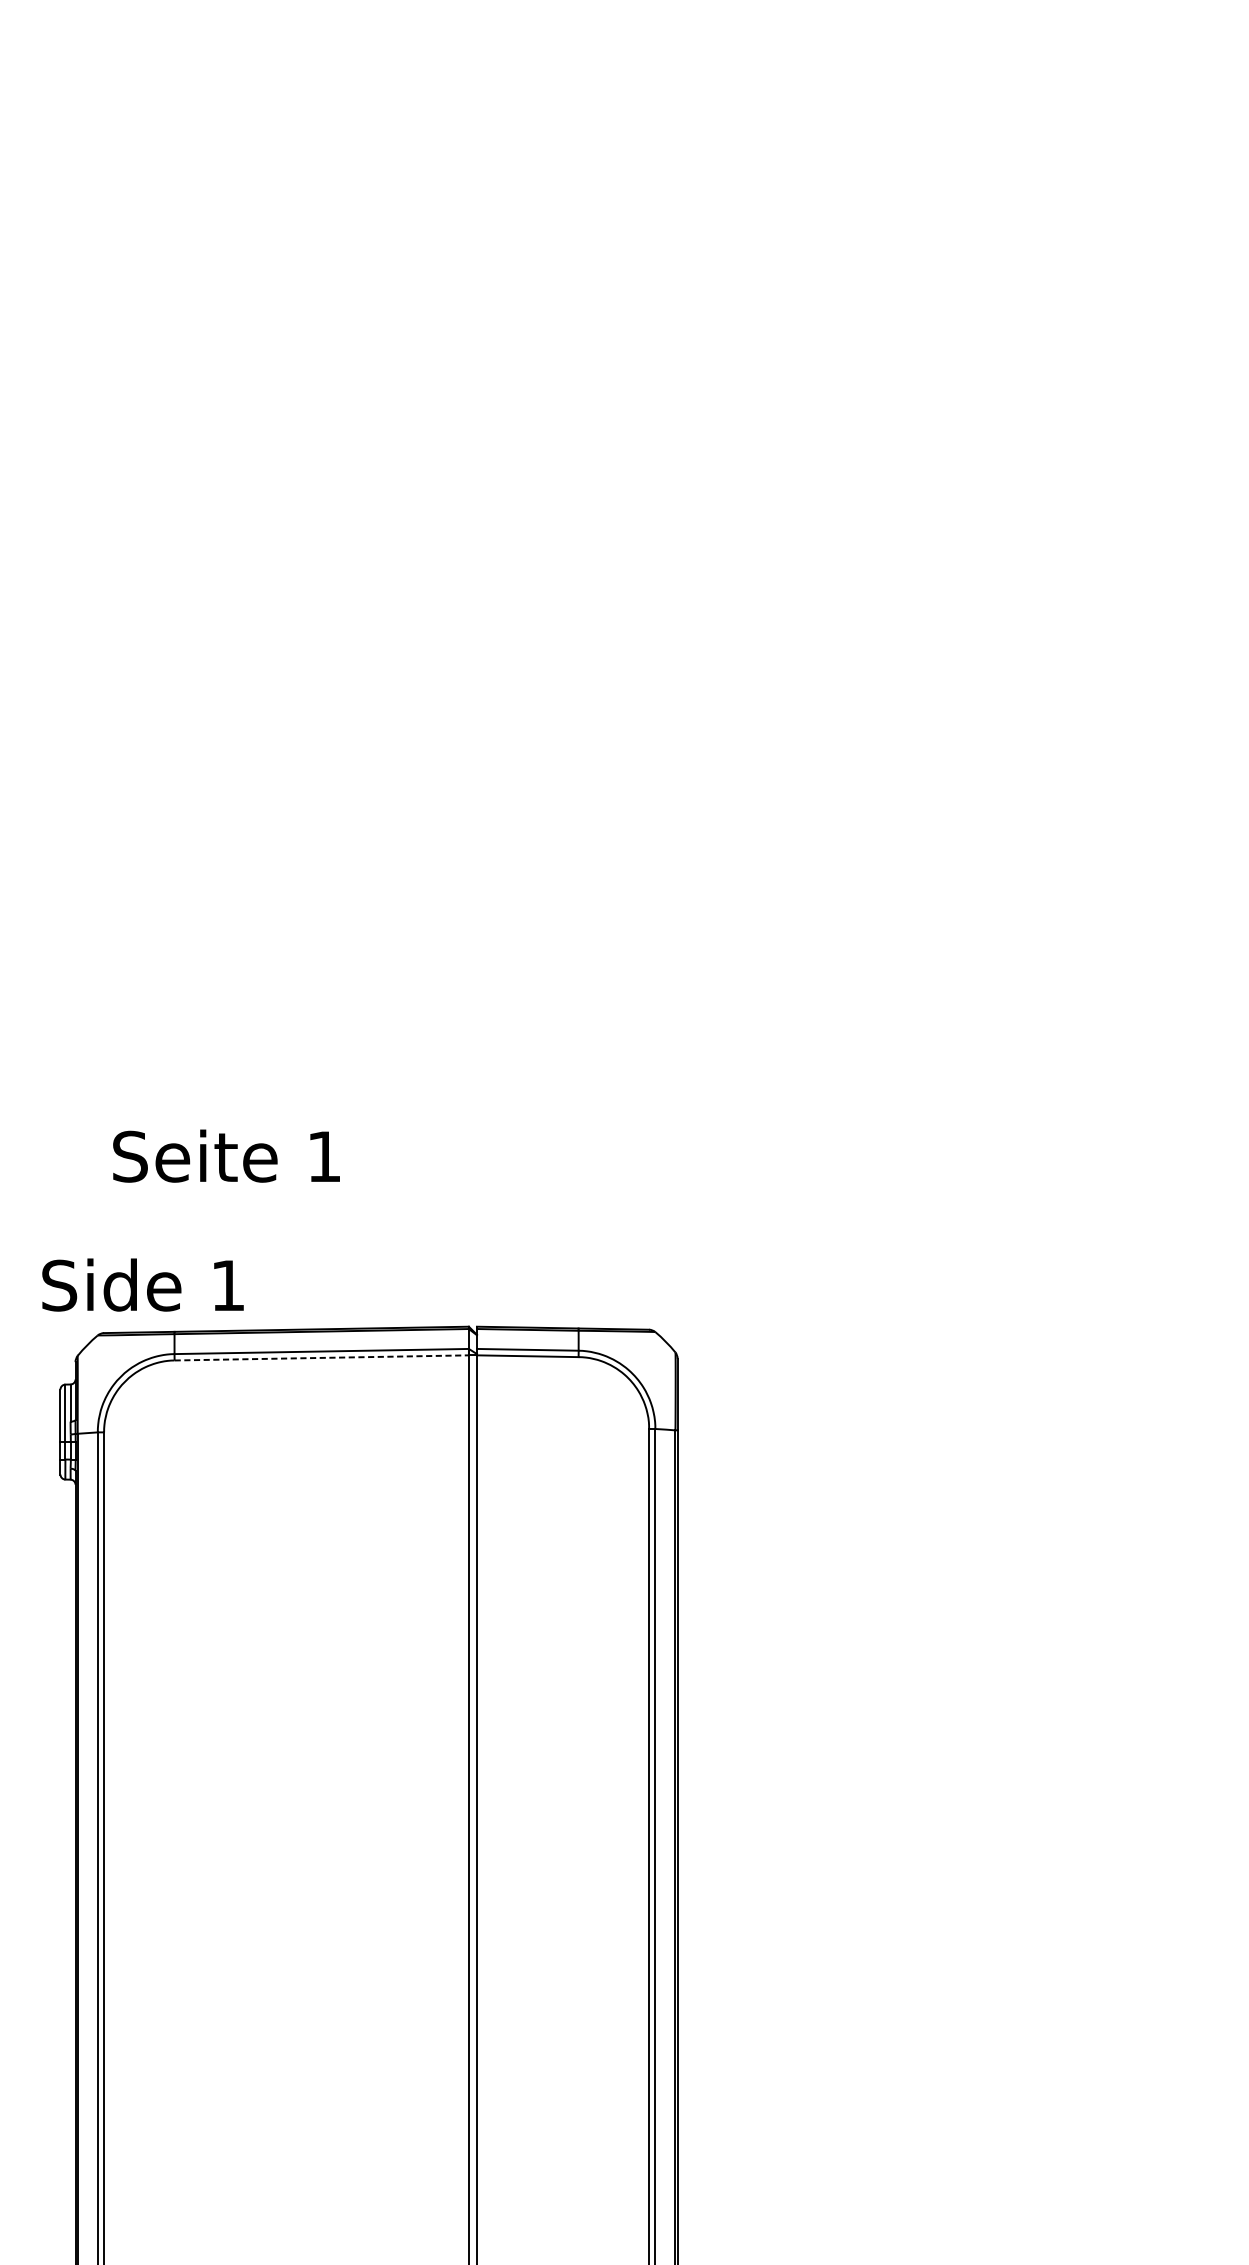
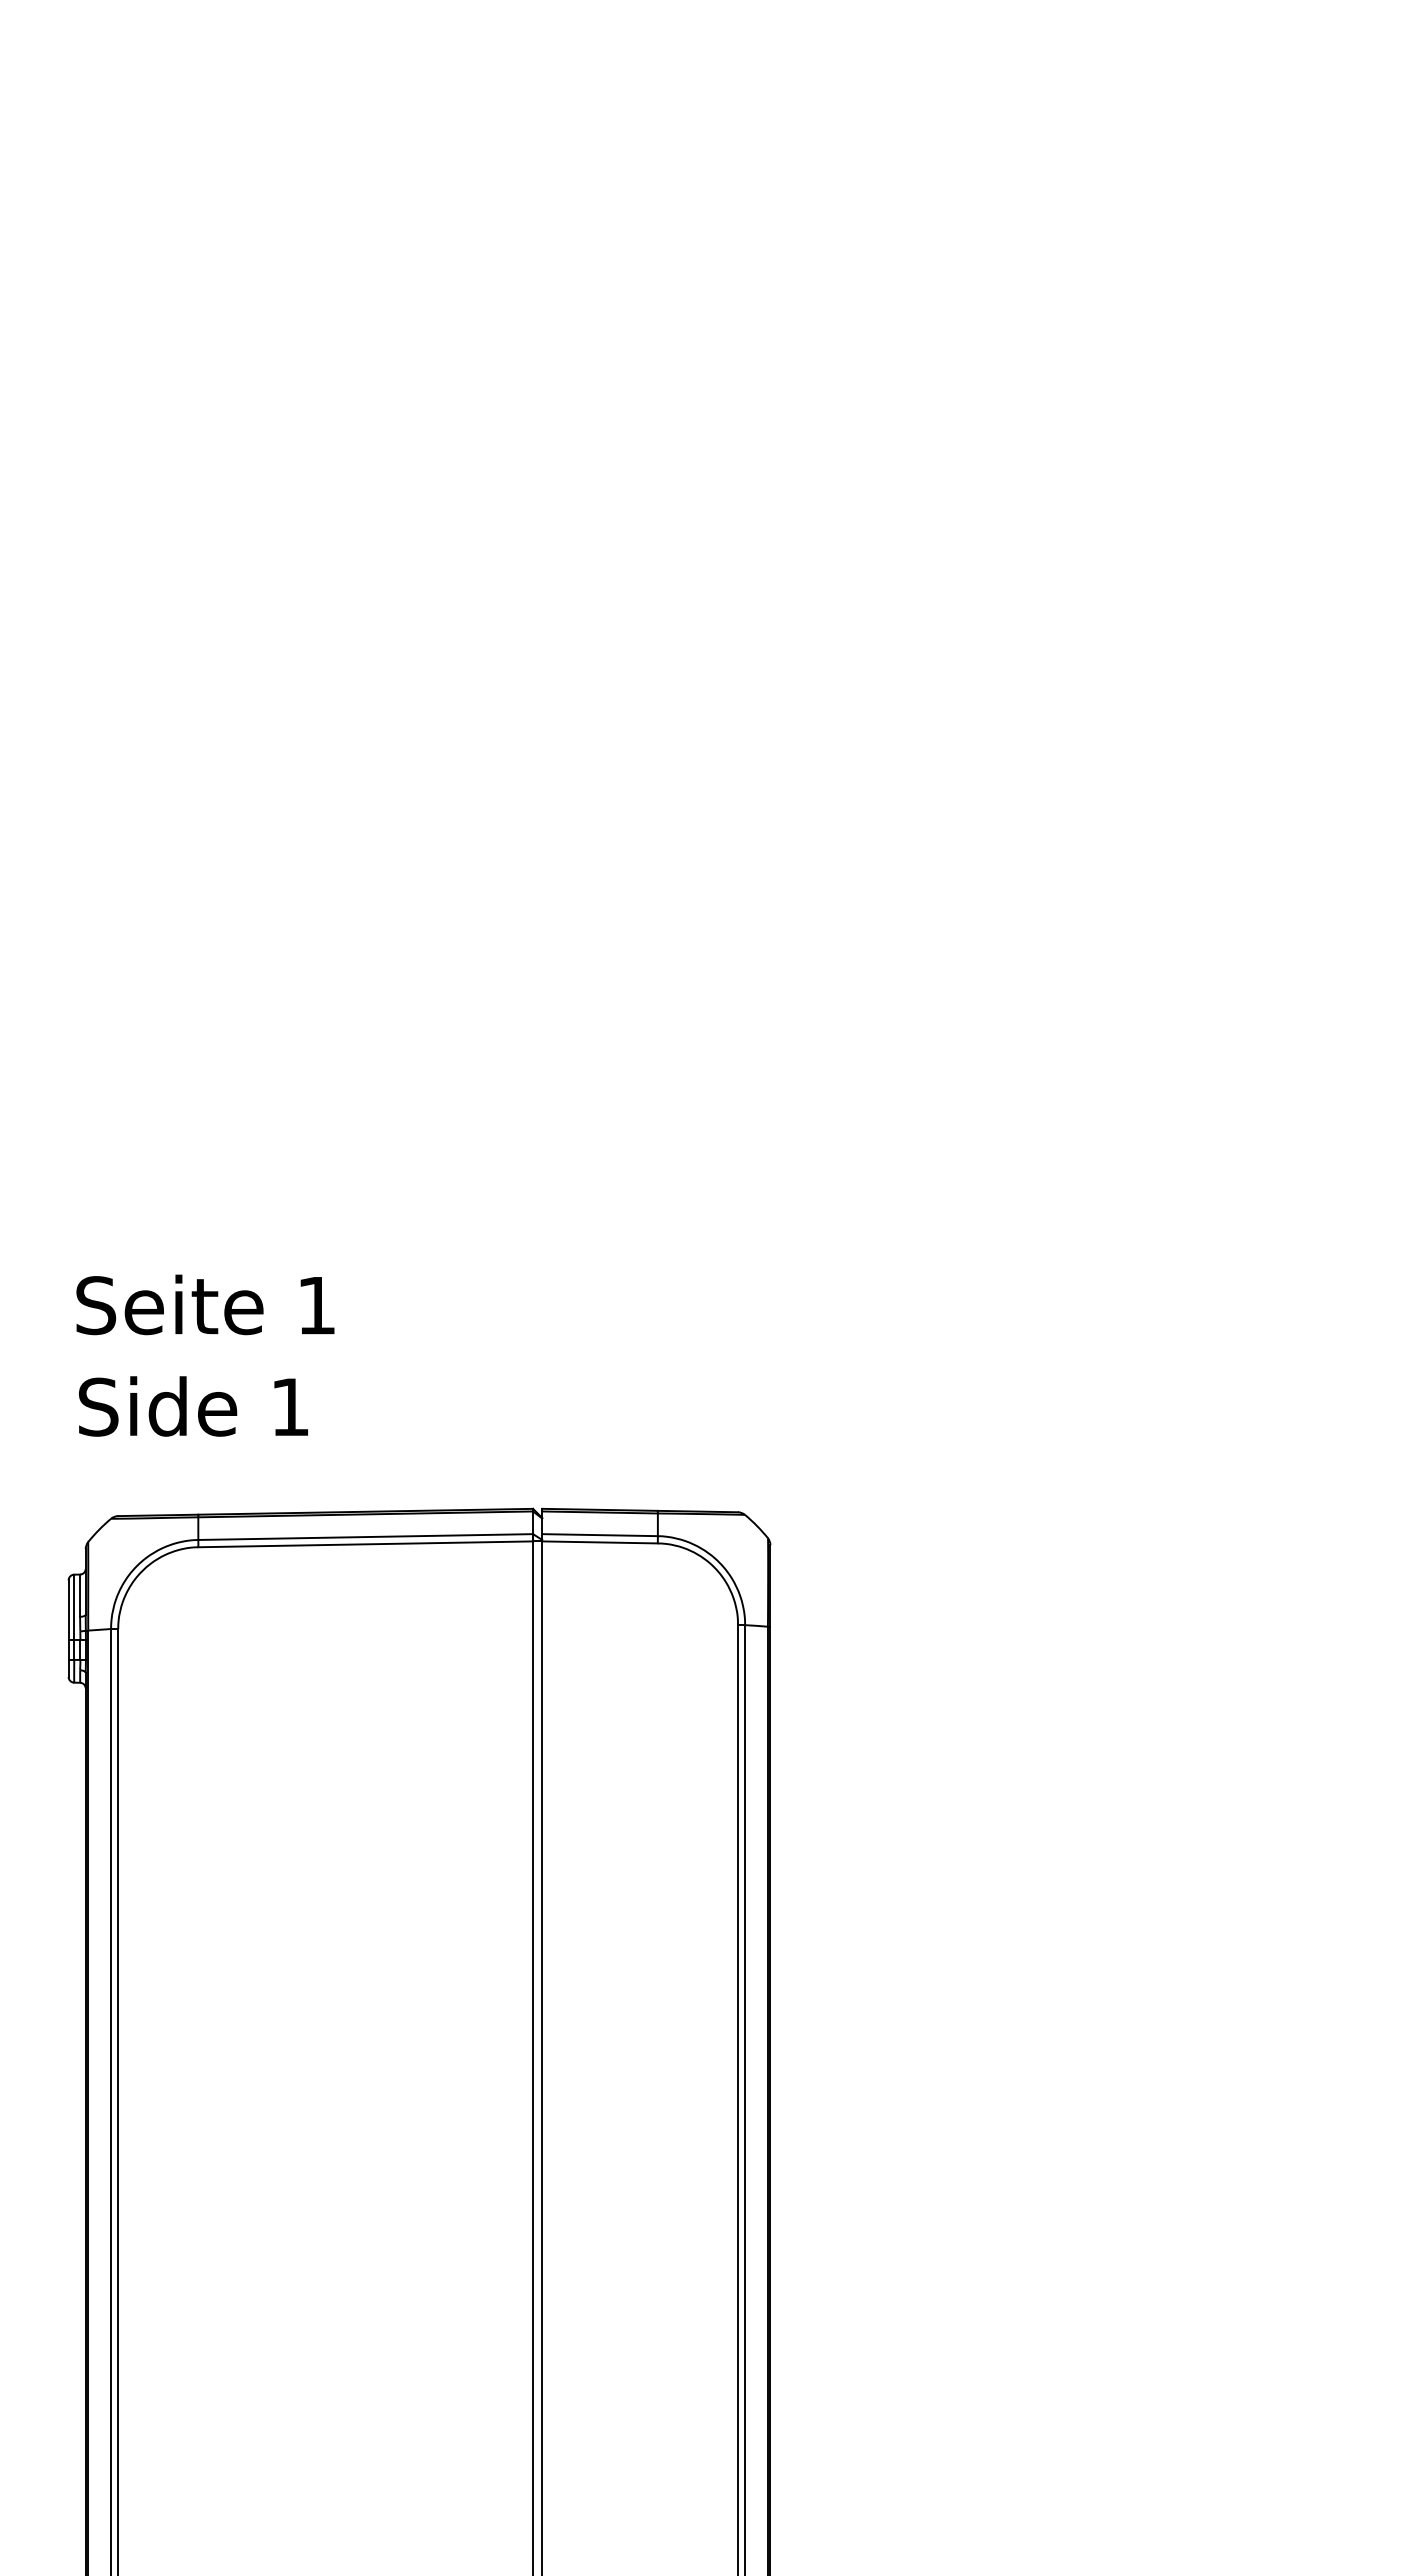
text: (226, 1155) -> (205, 1304), moved
text: (143, 1285) -> (193, 1406), moved
line: (322, 1358) -> (366, 1544), dashed -> solid

